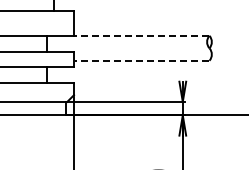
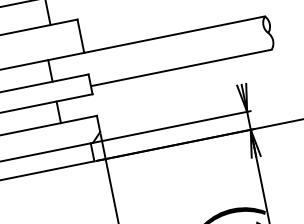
line: (141, 35) -> (174, 34), dashed -> solid
line: (141, 60) -> (180, 67), dashed -> solid

